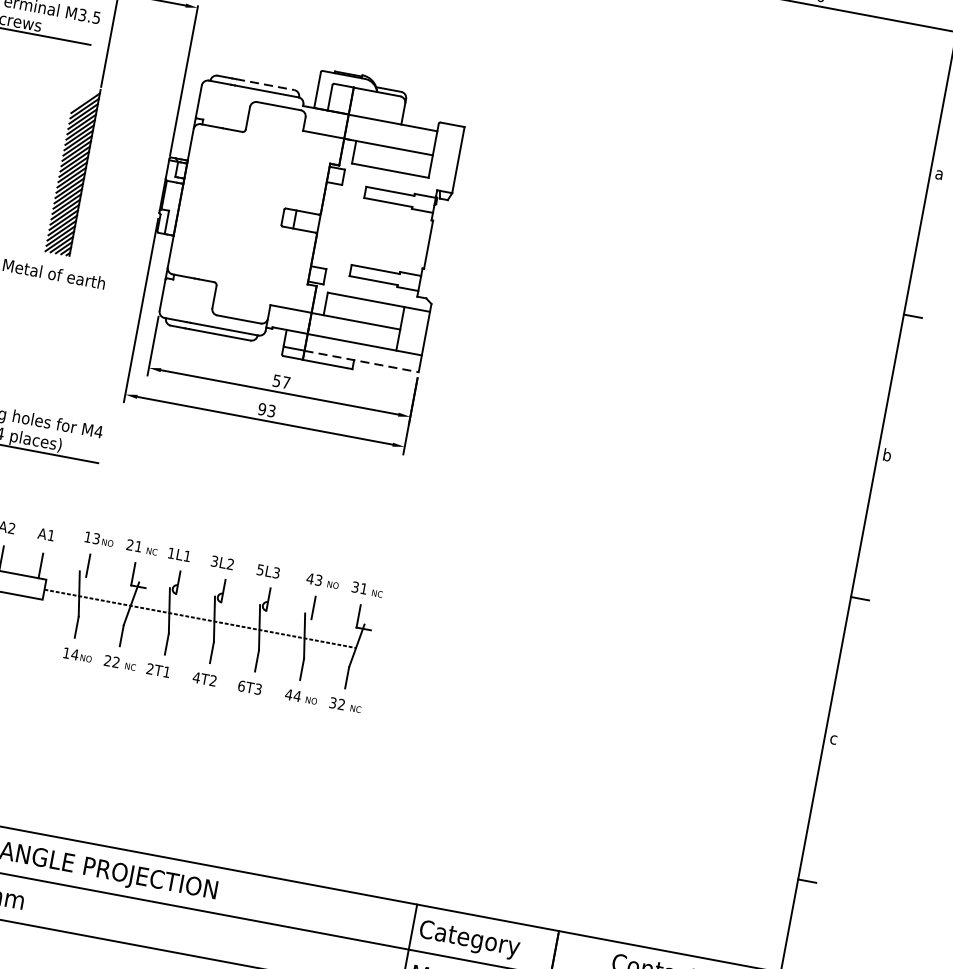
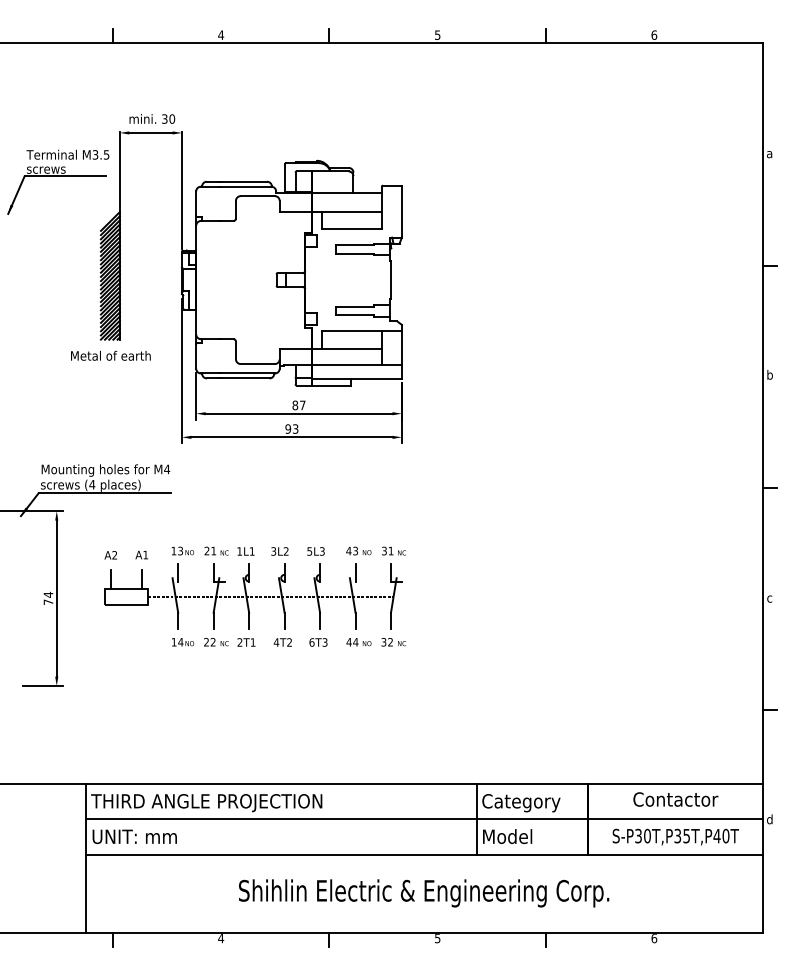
line: (265, 84) -> (244, 181), dashed -> solid
line: (362, 361) -> (357, 378), dashed -> solid
text: (277, 381) -> (295, 405), 57 -> 87

